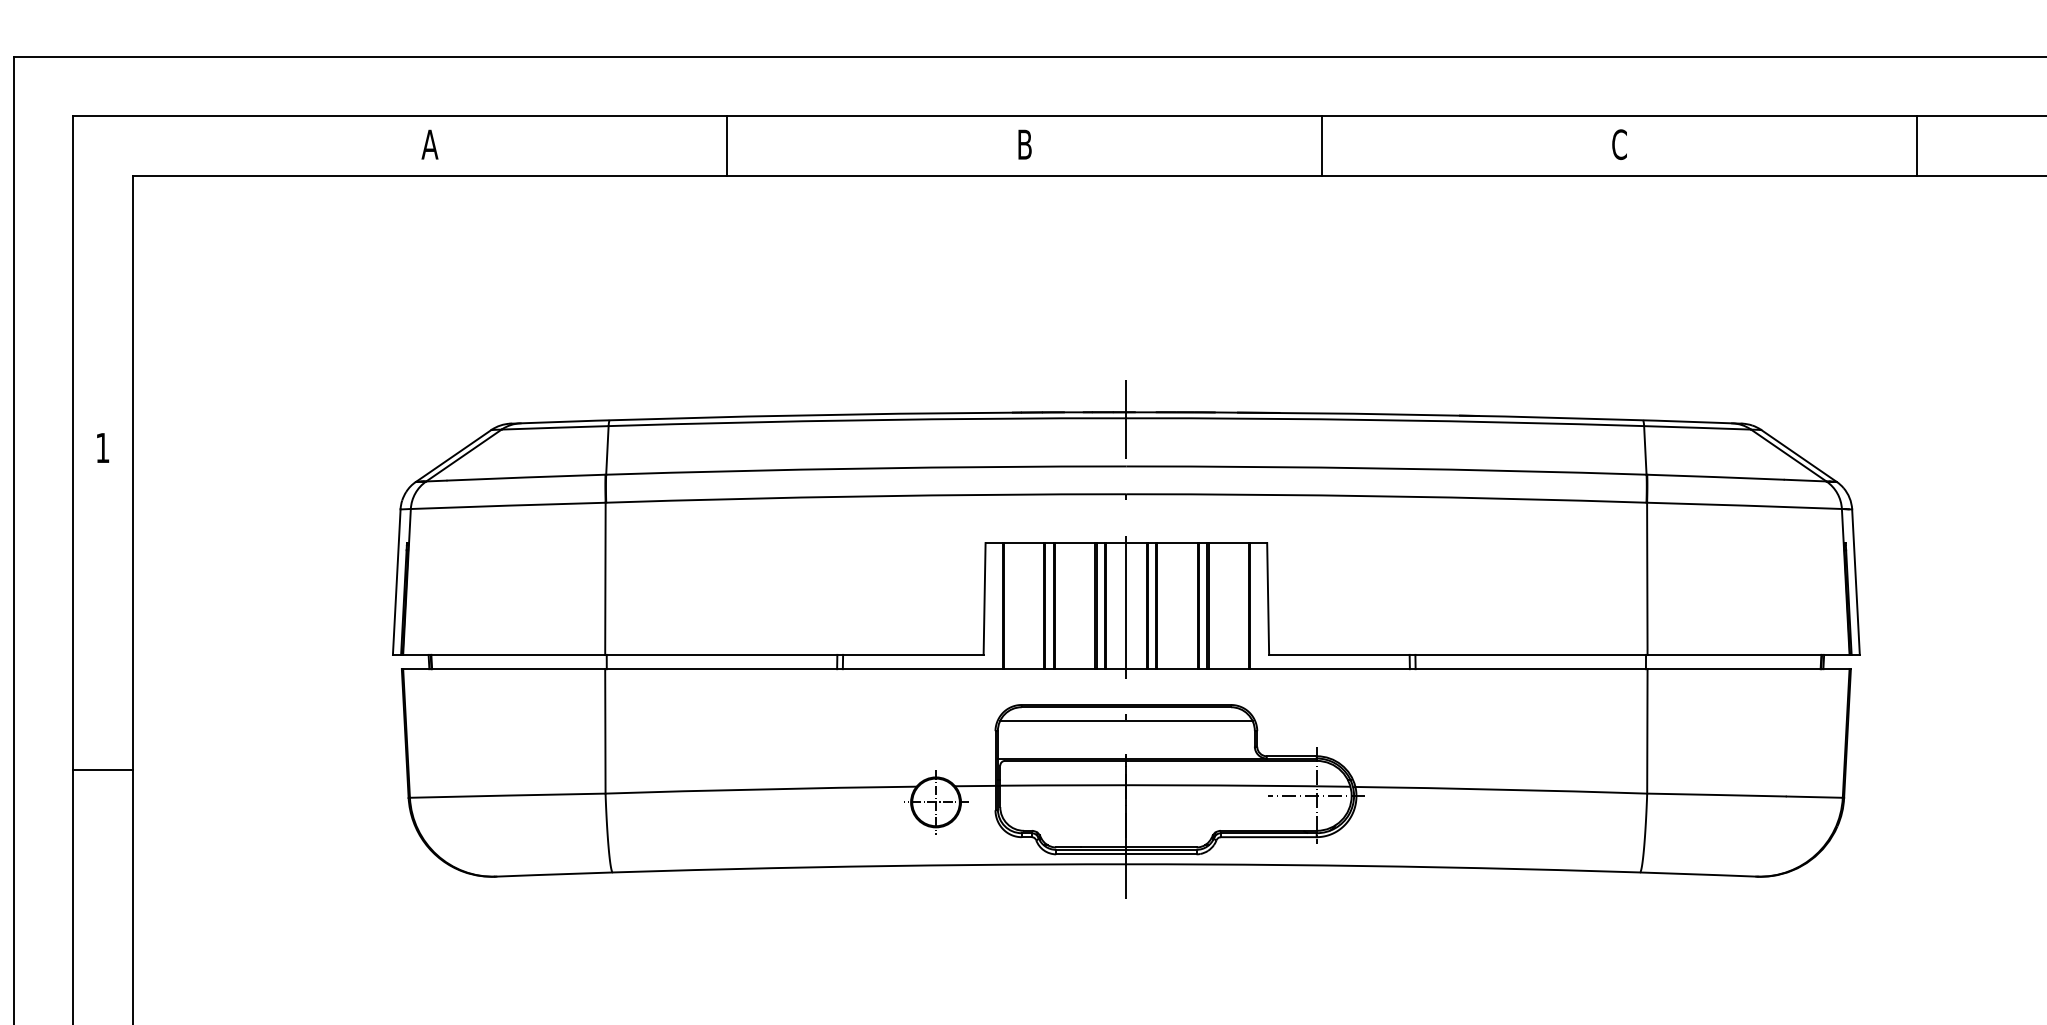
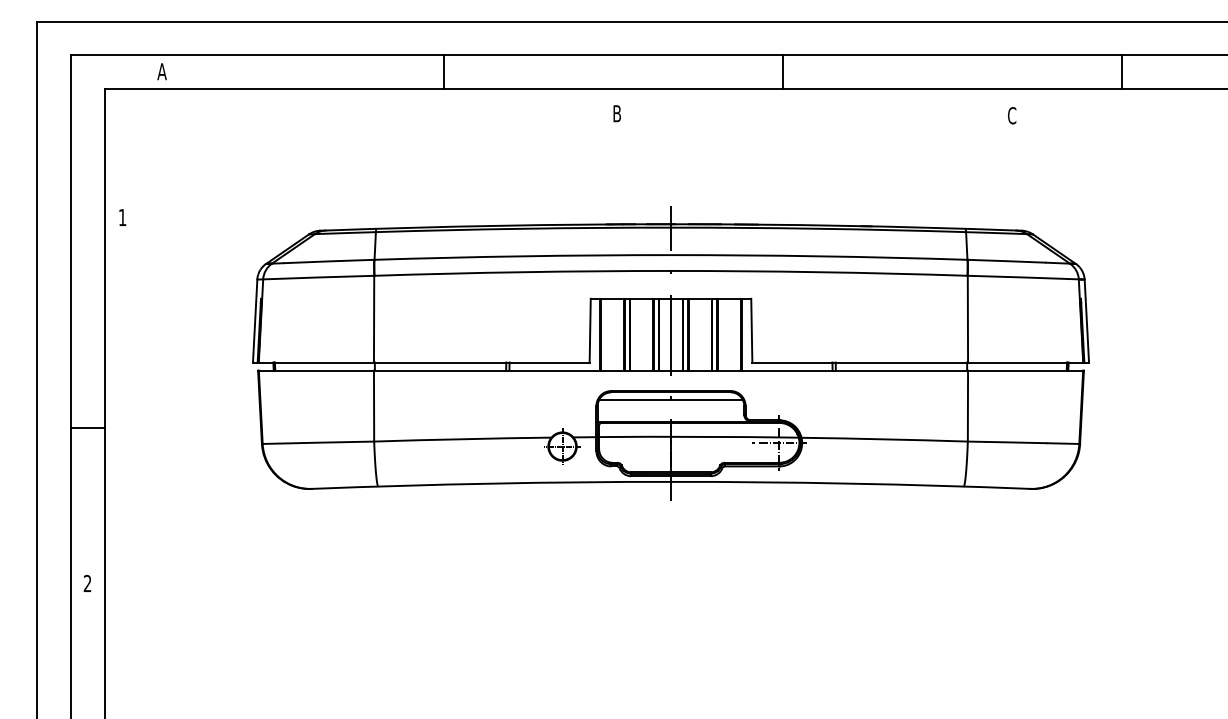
text: (428, 144) -> (161, 71), moved
text: (1023, 144) -> (616, 113), moved
text: (1620, 144) -> (1012, 115), moved
text: (102, 447) -> (122, 217), moved

